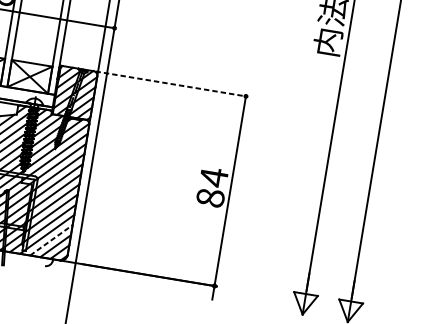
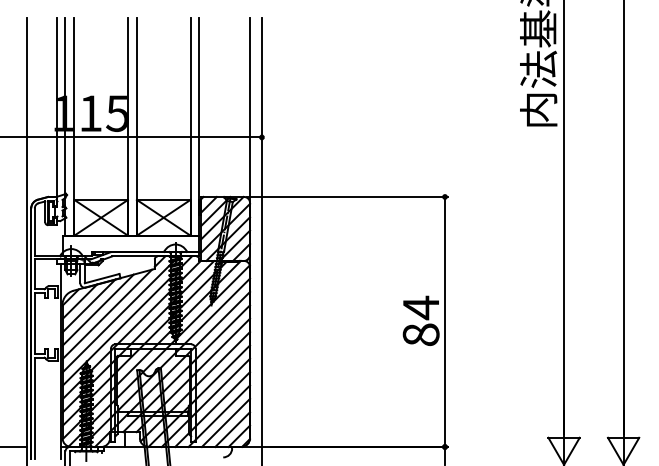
line: (172, 83) -> (347, 196), dashed -> solid
line: (51, 240) -> (226, 422), dashed -> solid

